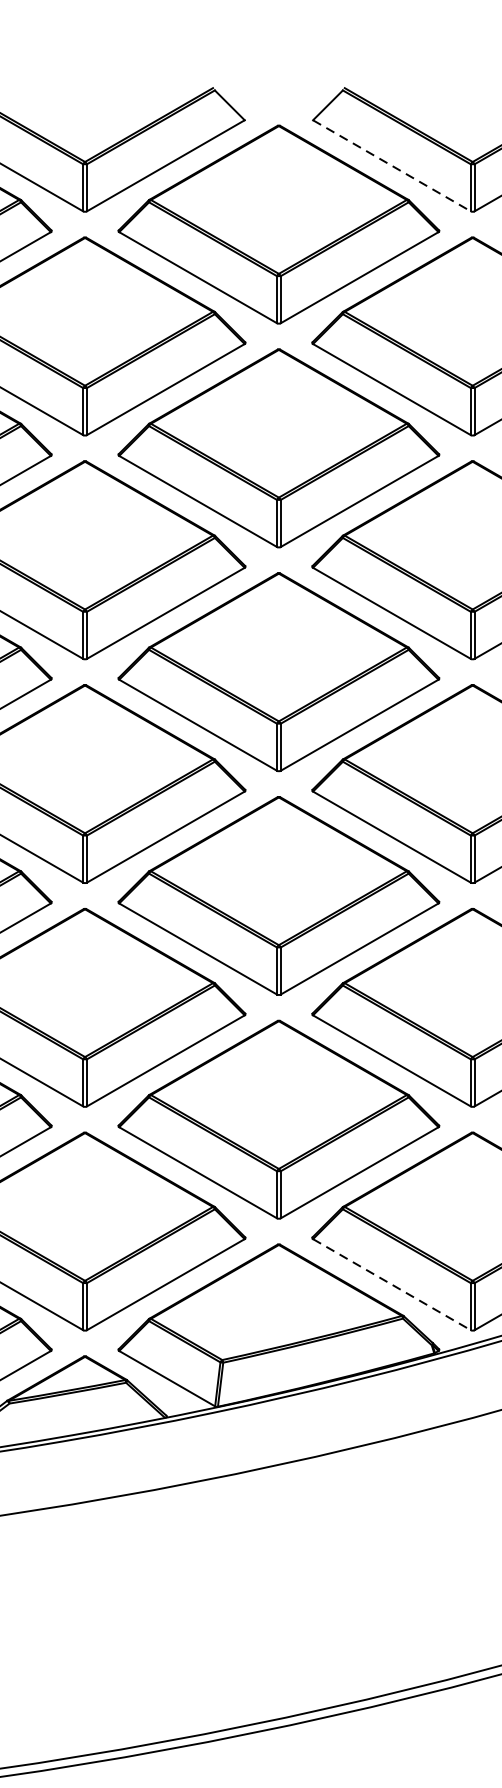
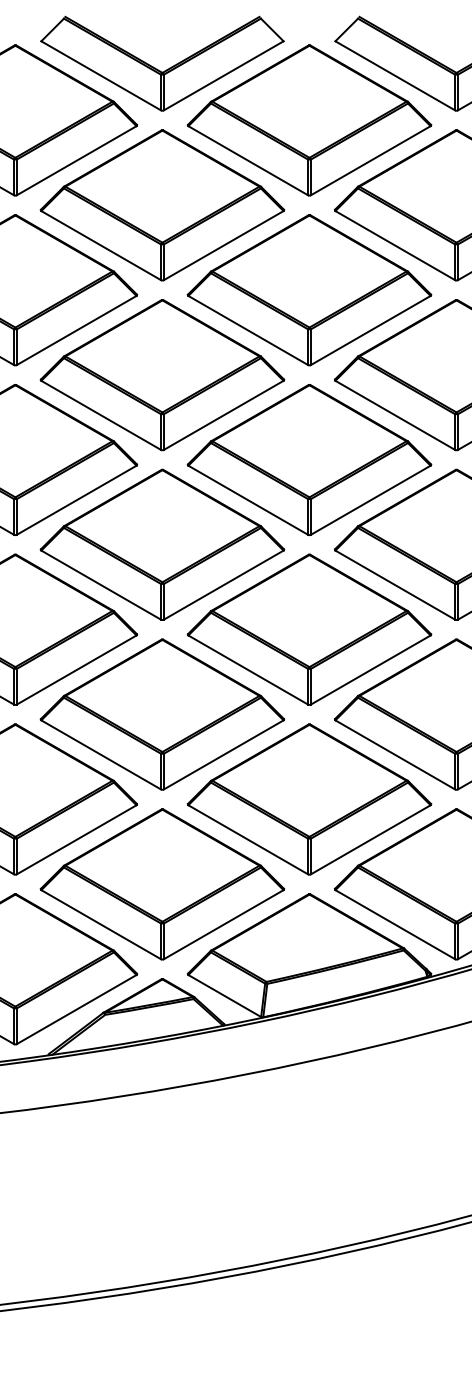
line: (392, 166) -> (395, 76), dashed -> solid
line: (392, 1284) -> (395, 924), dashed -> solid

